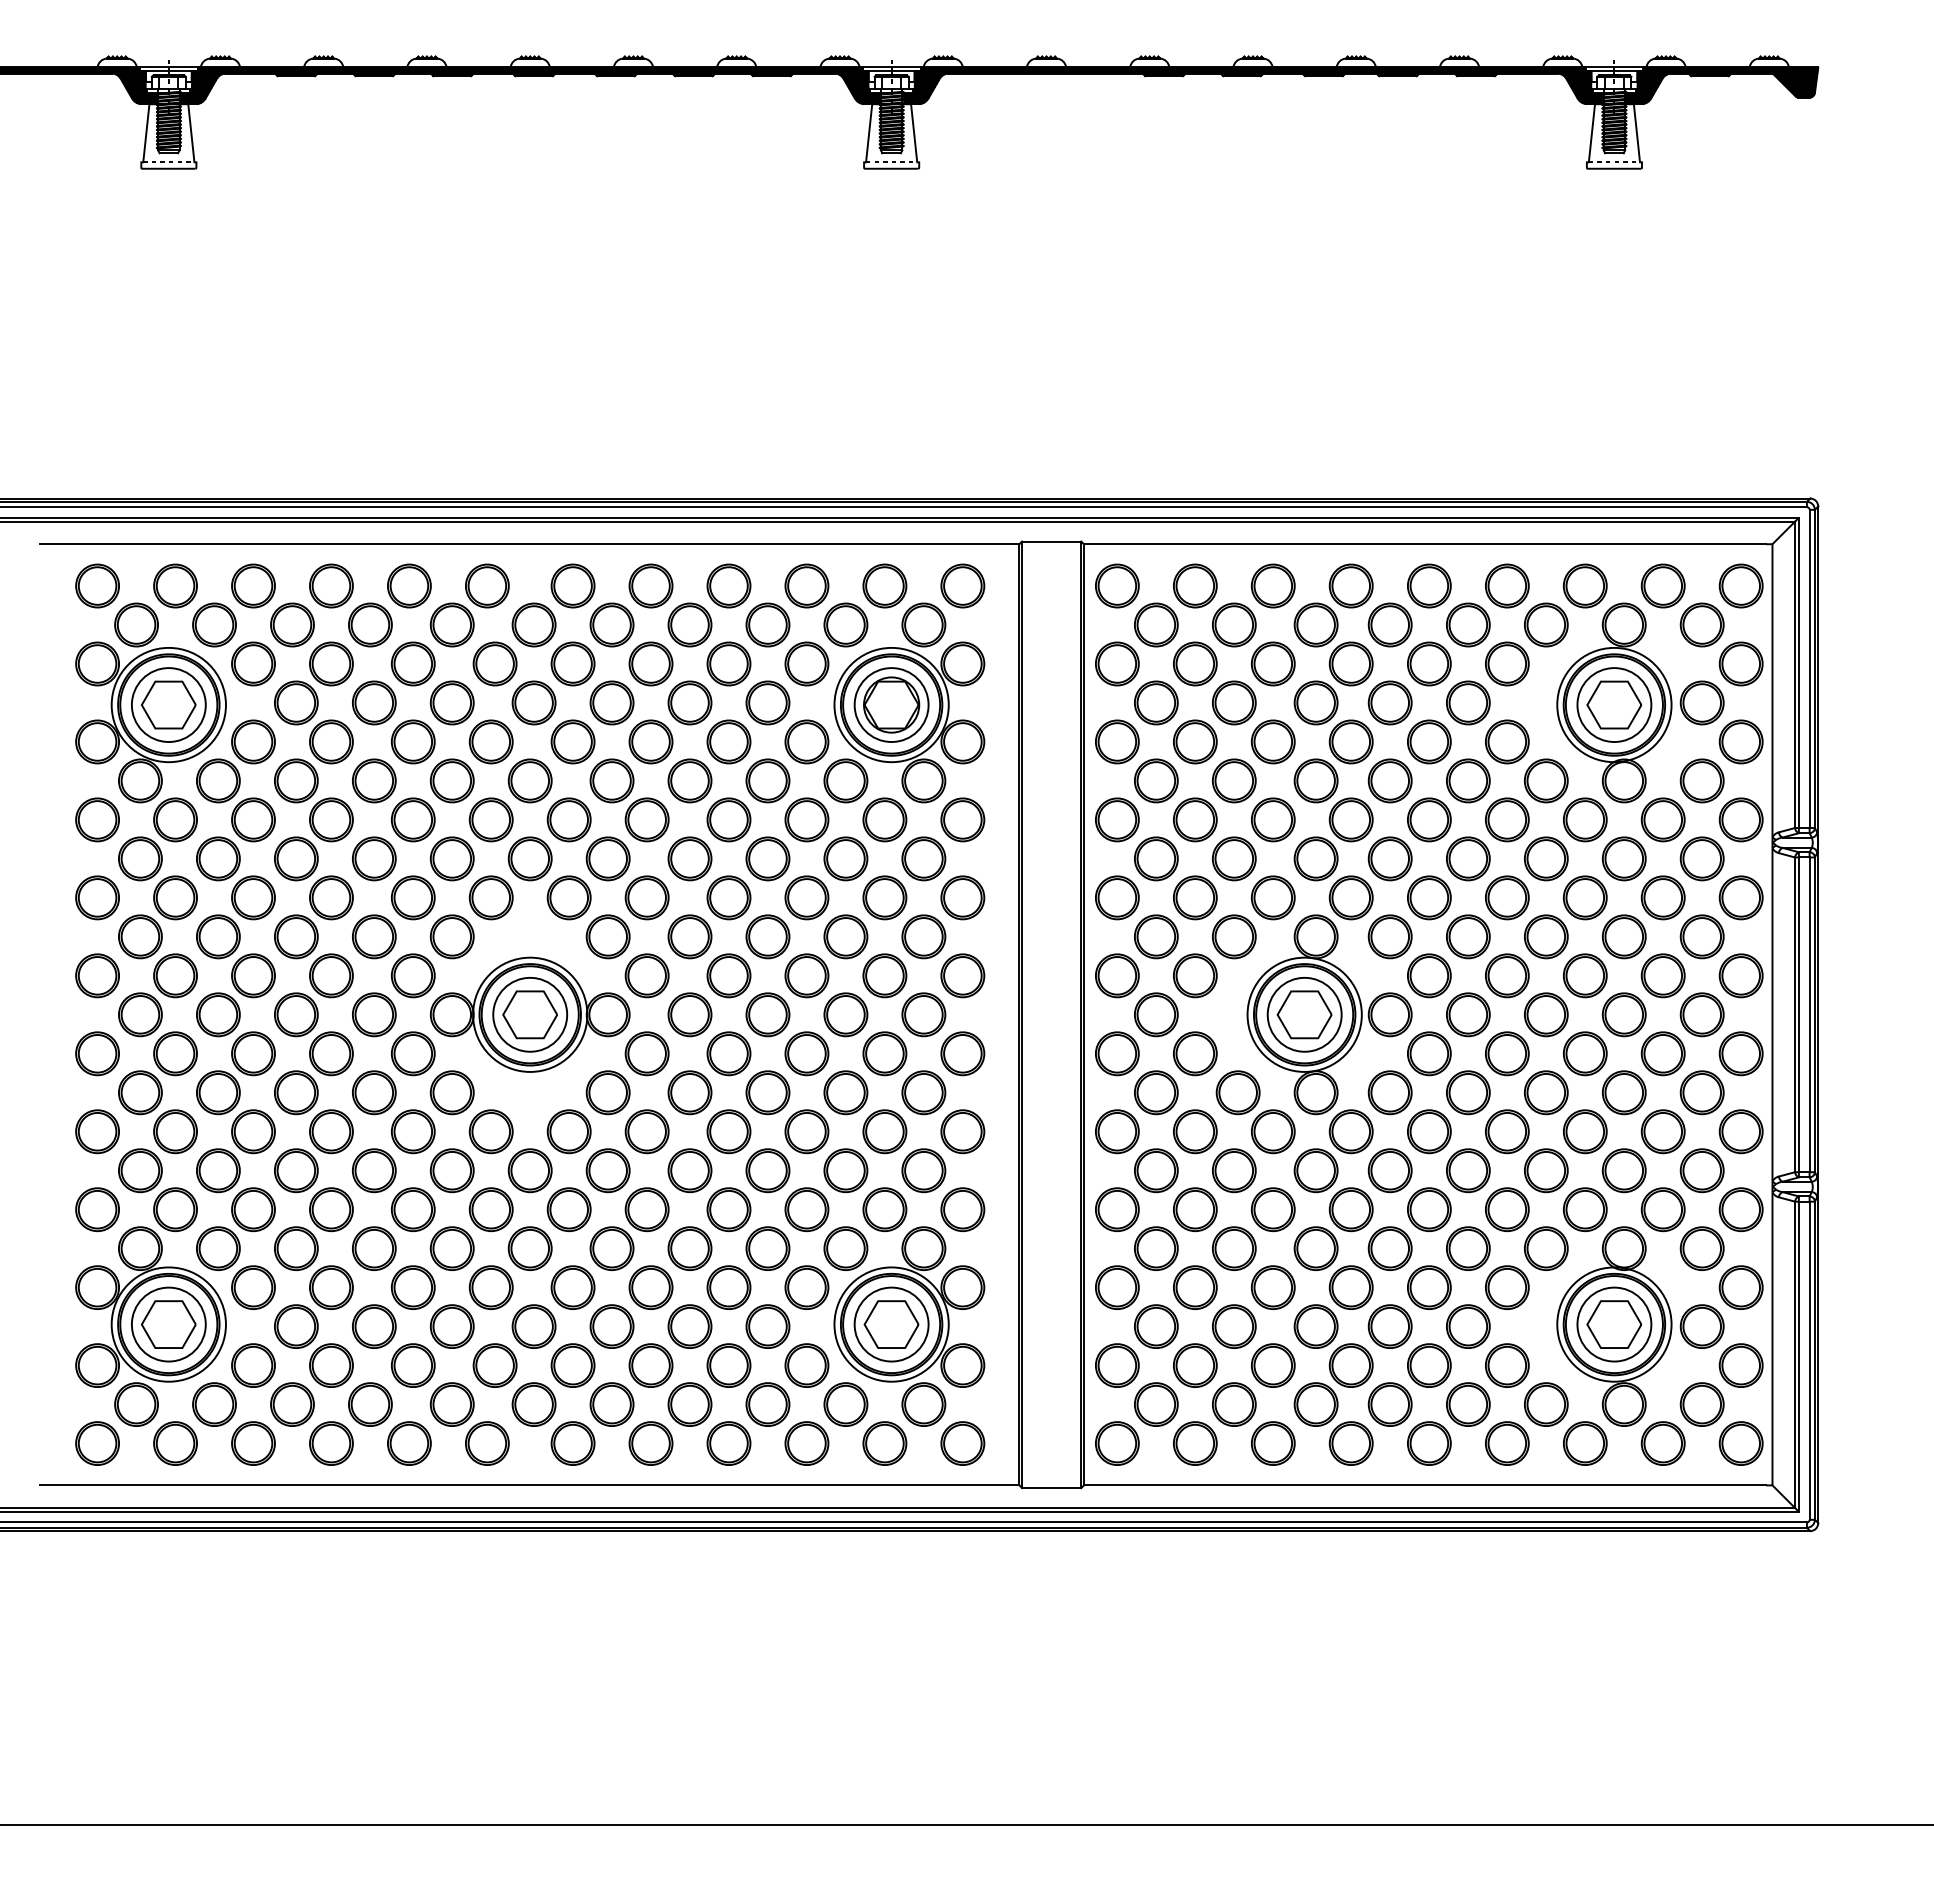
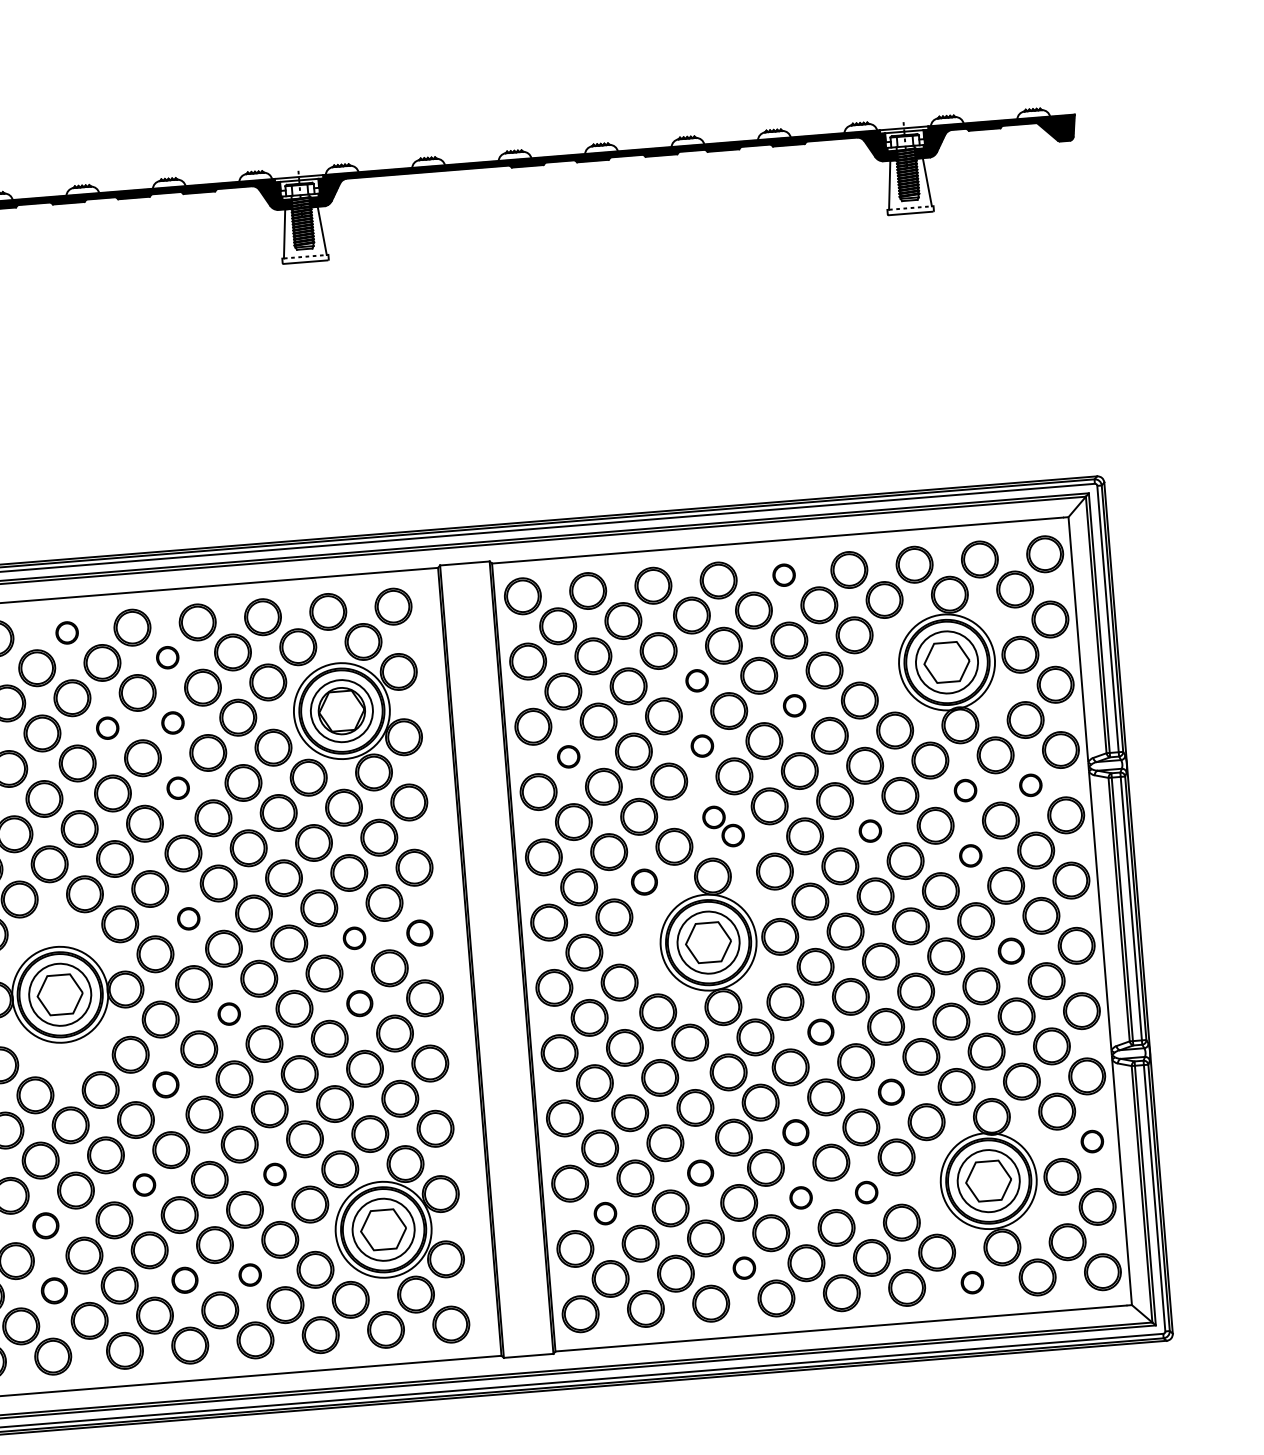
part: (572, 585) -> (66, 632), size x0.6
part: (1429, 585) -> (784, 574), size x0.6
part: (689, 624) -> (167, 657), size x0.6
part: (611, 702) -> (107, 727), size x0.6
part: (689, 702) -> (172, 722), size x0.6
part: (1315, 702) -> (696, 680), size x0.6
part: (1429, 741) -> (794, 705), size x0.6
part: (689, 780) -> (177, 787), size x0.6
part: (1156, 780) -> (568, 756), size x0.6
part: (1315, 780) -> (701, 745), size x0.6
part: (1623, 858) -> (964, 790), size x0.6
part: (1701, 858) -> (1030, 785), size x0.6
part: (1333, 878) -> (723, 826), size x0.6
part: (1507, 897) -> (870, 830), size x0.6
part: (689, 936) -> (188, 918), size x0.6
part: (1234, 936) -> (644, 881), size x0.7
part: (1623, 936) -> (970, 855), size x0.6
part: (884, 975) -> (354, 938), size x0.6
part: (962, 975) -> (419, 932), size x0.7
part: (728, 1053) -> (228, 1013), size x0.6
part: (884, 1053) -> (359, 1003), size x0.7
part: (1662, 1053) -> (1010, 950), size x0.7
part: (646, 1131) -> (165, 1084), size x0.7
part: (1429, 1131) -> (820, 1031), size x0.7
part: (1507, 1209) -> (891, 1091), size x0.7
part: (611, 1248) -> (144, 1184), size x0.6
part: (767, 1248) -> (274, 1174), size x0.6
part: (1389, 1248) -> (795, 1132), size x0.7
part: (490, 1287) -> (45, 1225), size x0.7
part: (1272, 1287) -> (700, 1173), size x0.7
part: (1740, 1287) -> (1091, 1141), size x0.6
part: (1156, 1326) -> (605, 1213), size x0.6
part: (1389, 1326) -> (800, 1197), size x0.6
part: (1468, 1326) -> (866, 1192), size x0.6
part: (494, 1365) -> (53, 1290), size x0.7
part: (650, 1365) -> (184, 1280), size x0.7
part: (728, 1365) -> (249, 1275), size x0.6
part: (1315, 1404) -> (743, 1268), size x0.6
part: (1585, 1443) -> (972, 1282), size x0.6

